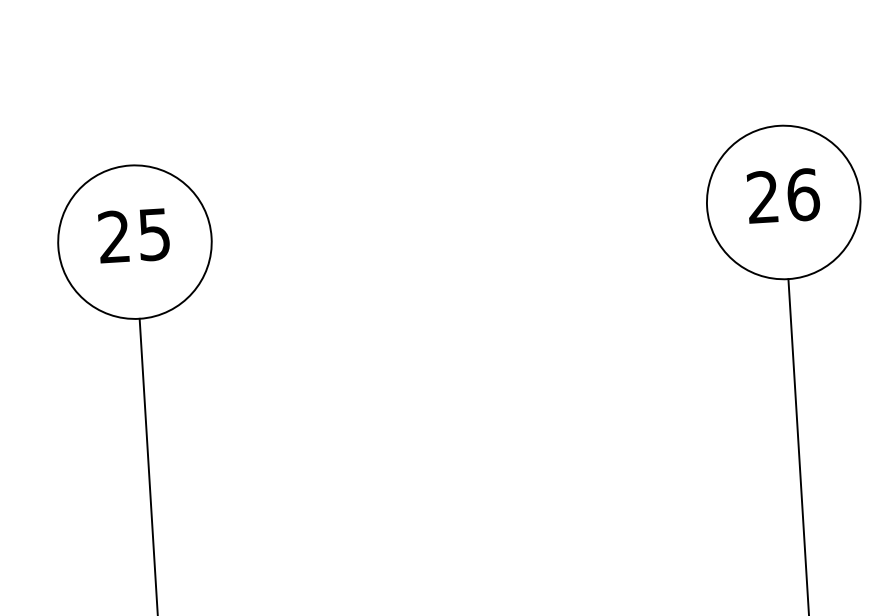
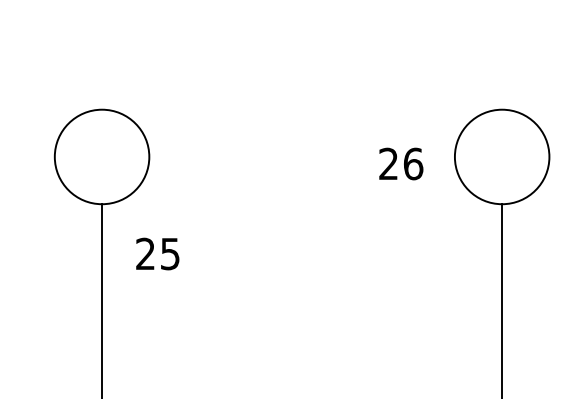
text: (783, 195) -> (401, 163), moved
text: (133, 234) -> (157, 253), moved

